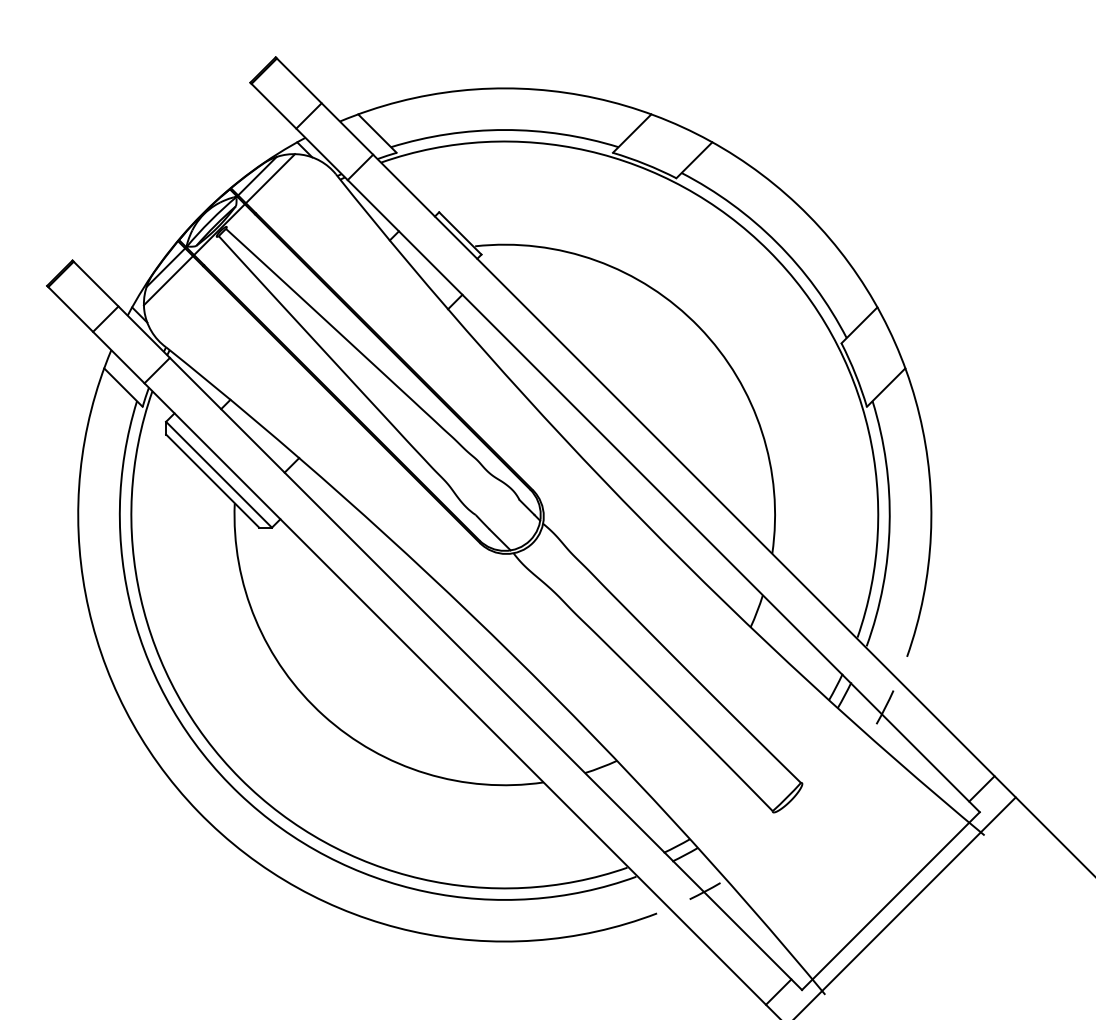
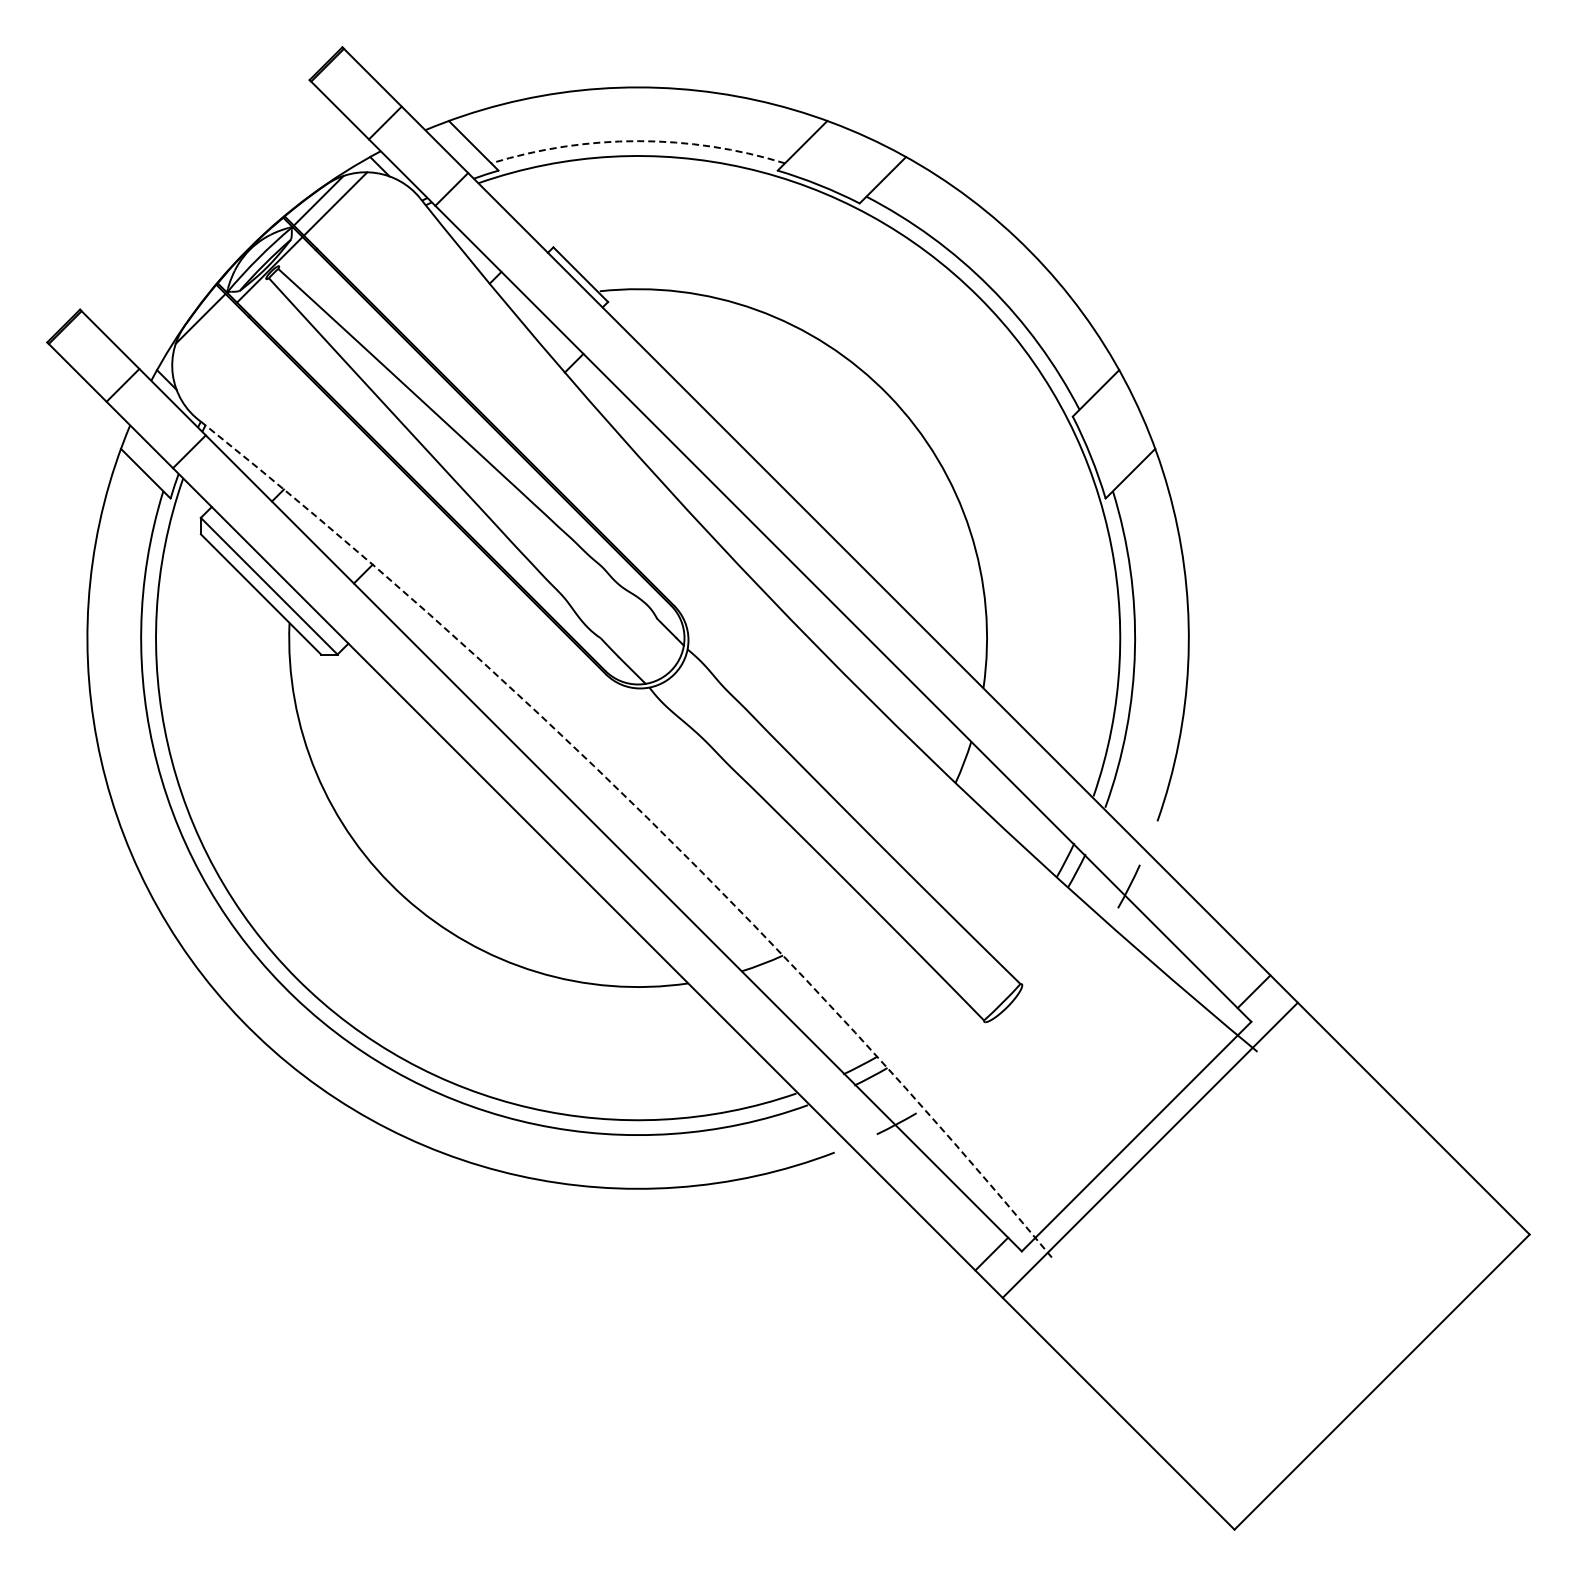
arc: (505, 130) -> (638, 141), solid -> dashed
line: (168, 280) -> (203, 335), removed
arc: (512, 654) -> (647, 818), solid -> dashed

